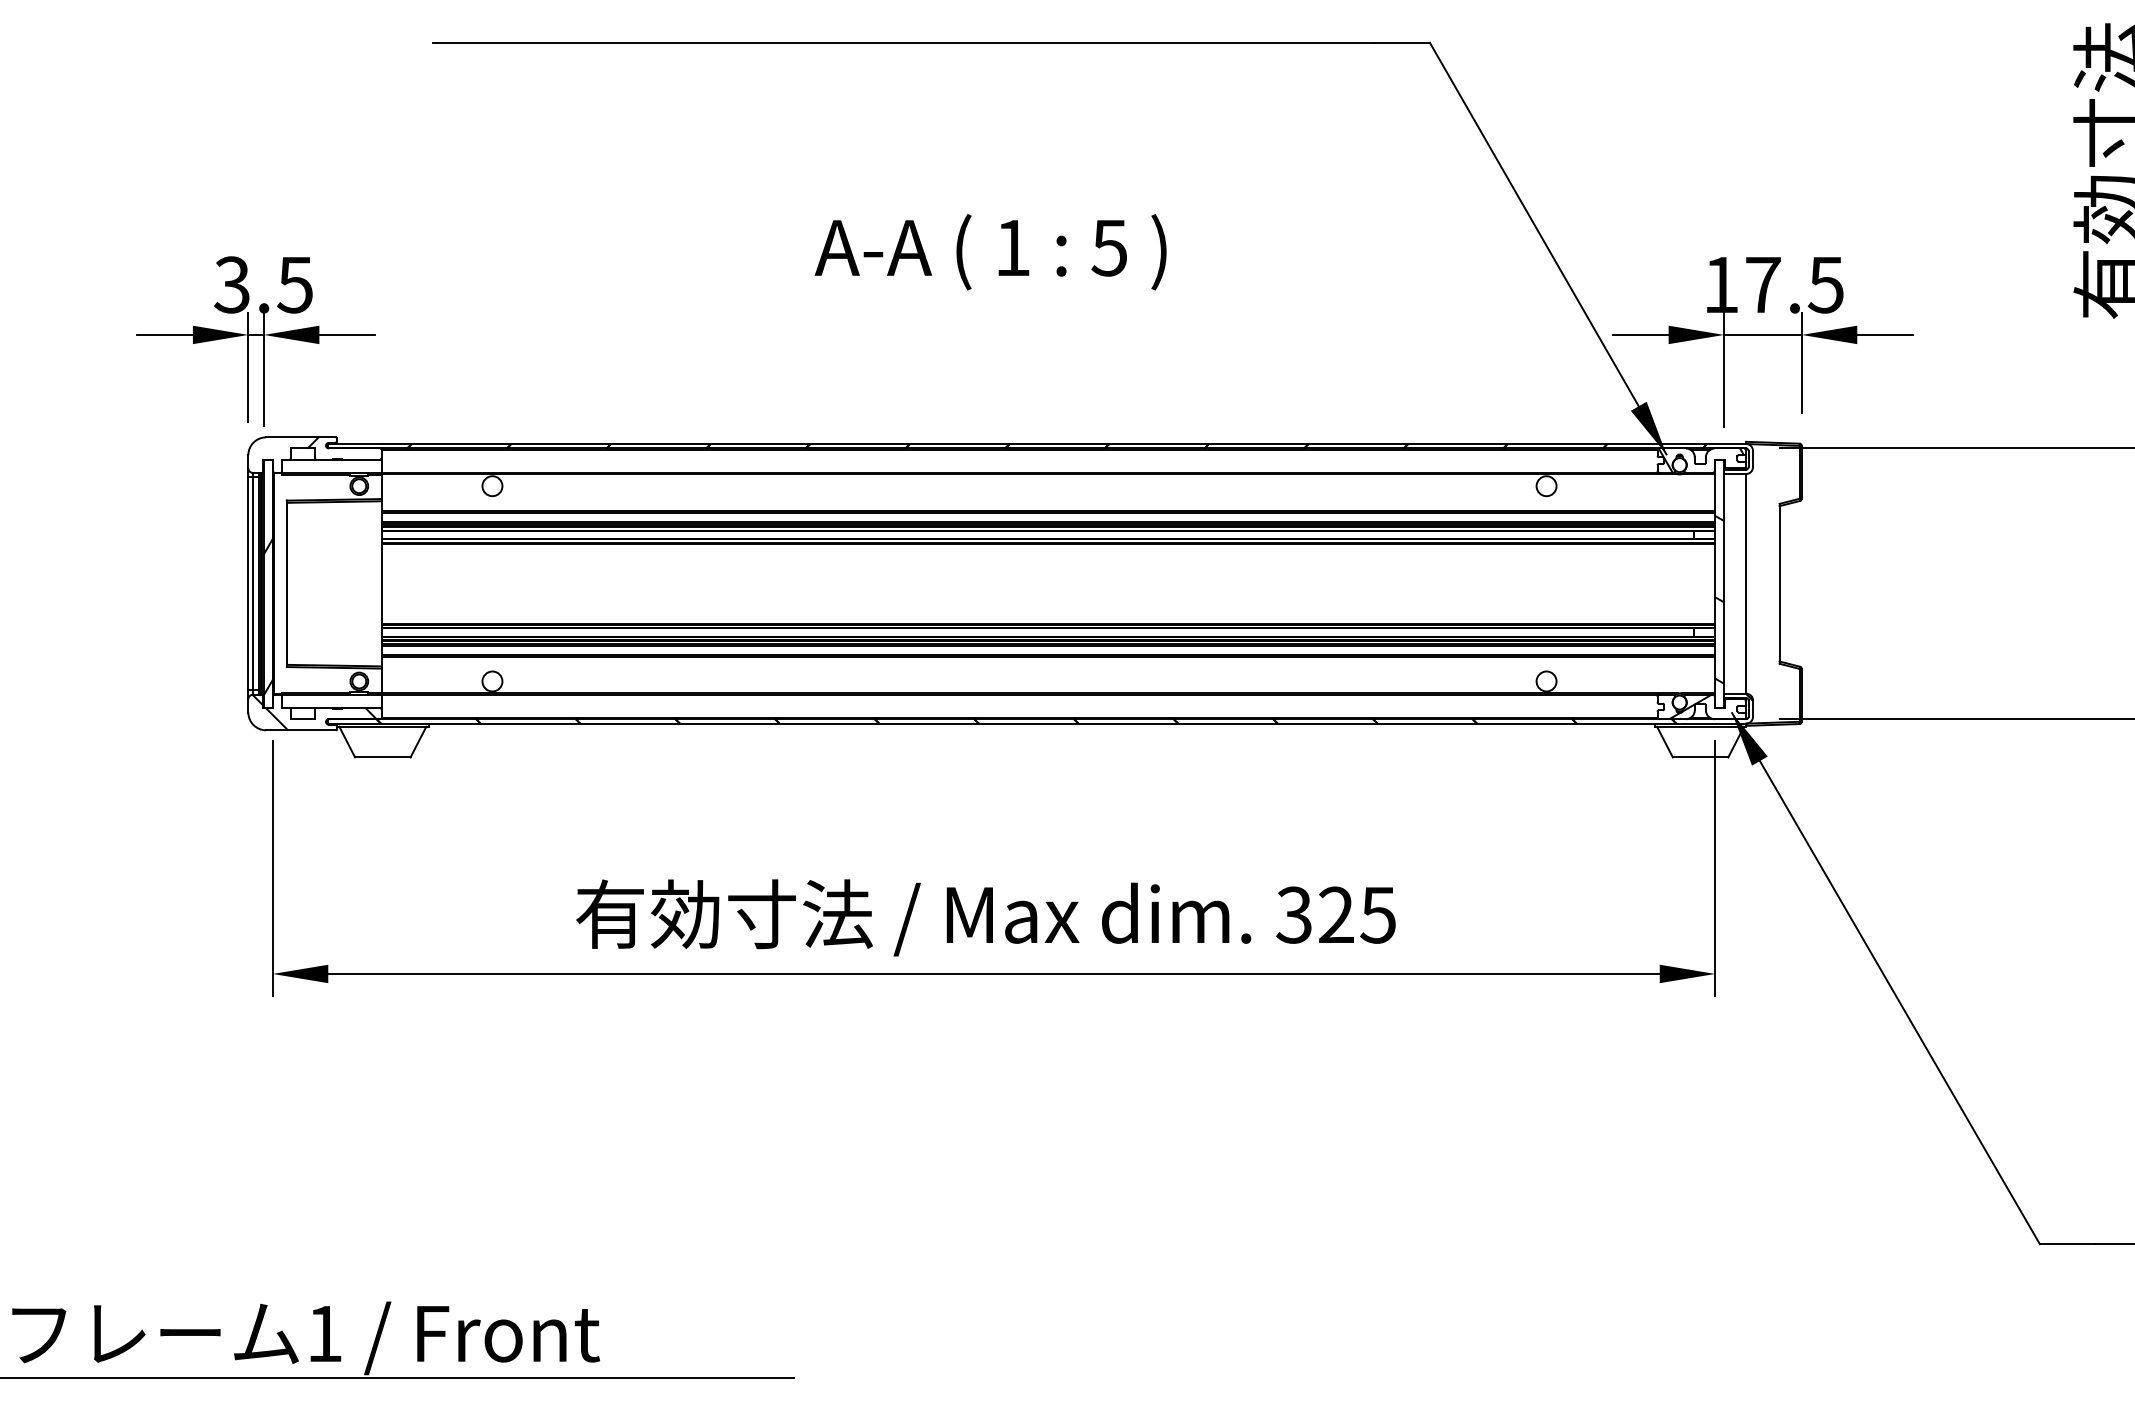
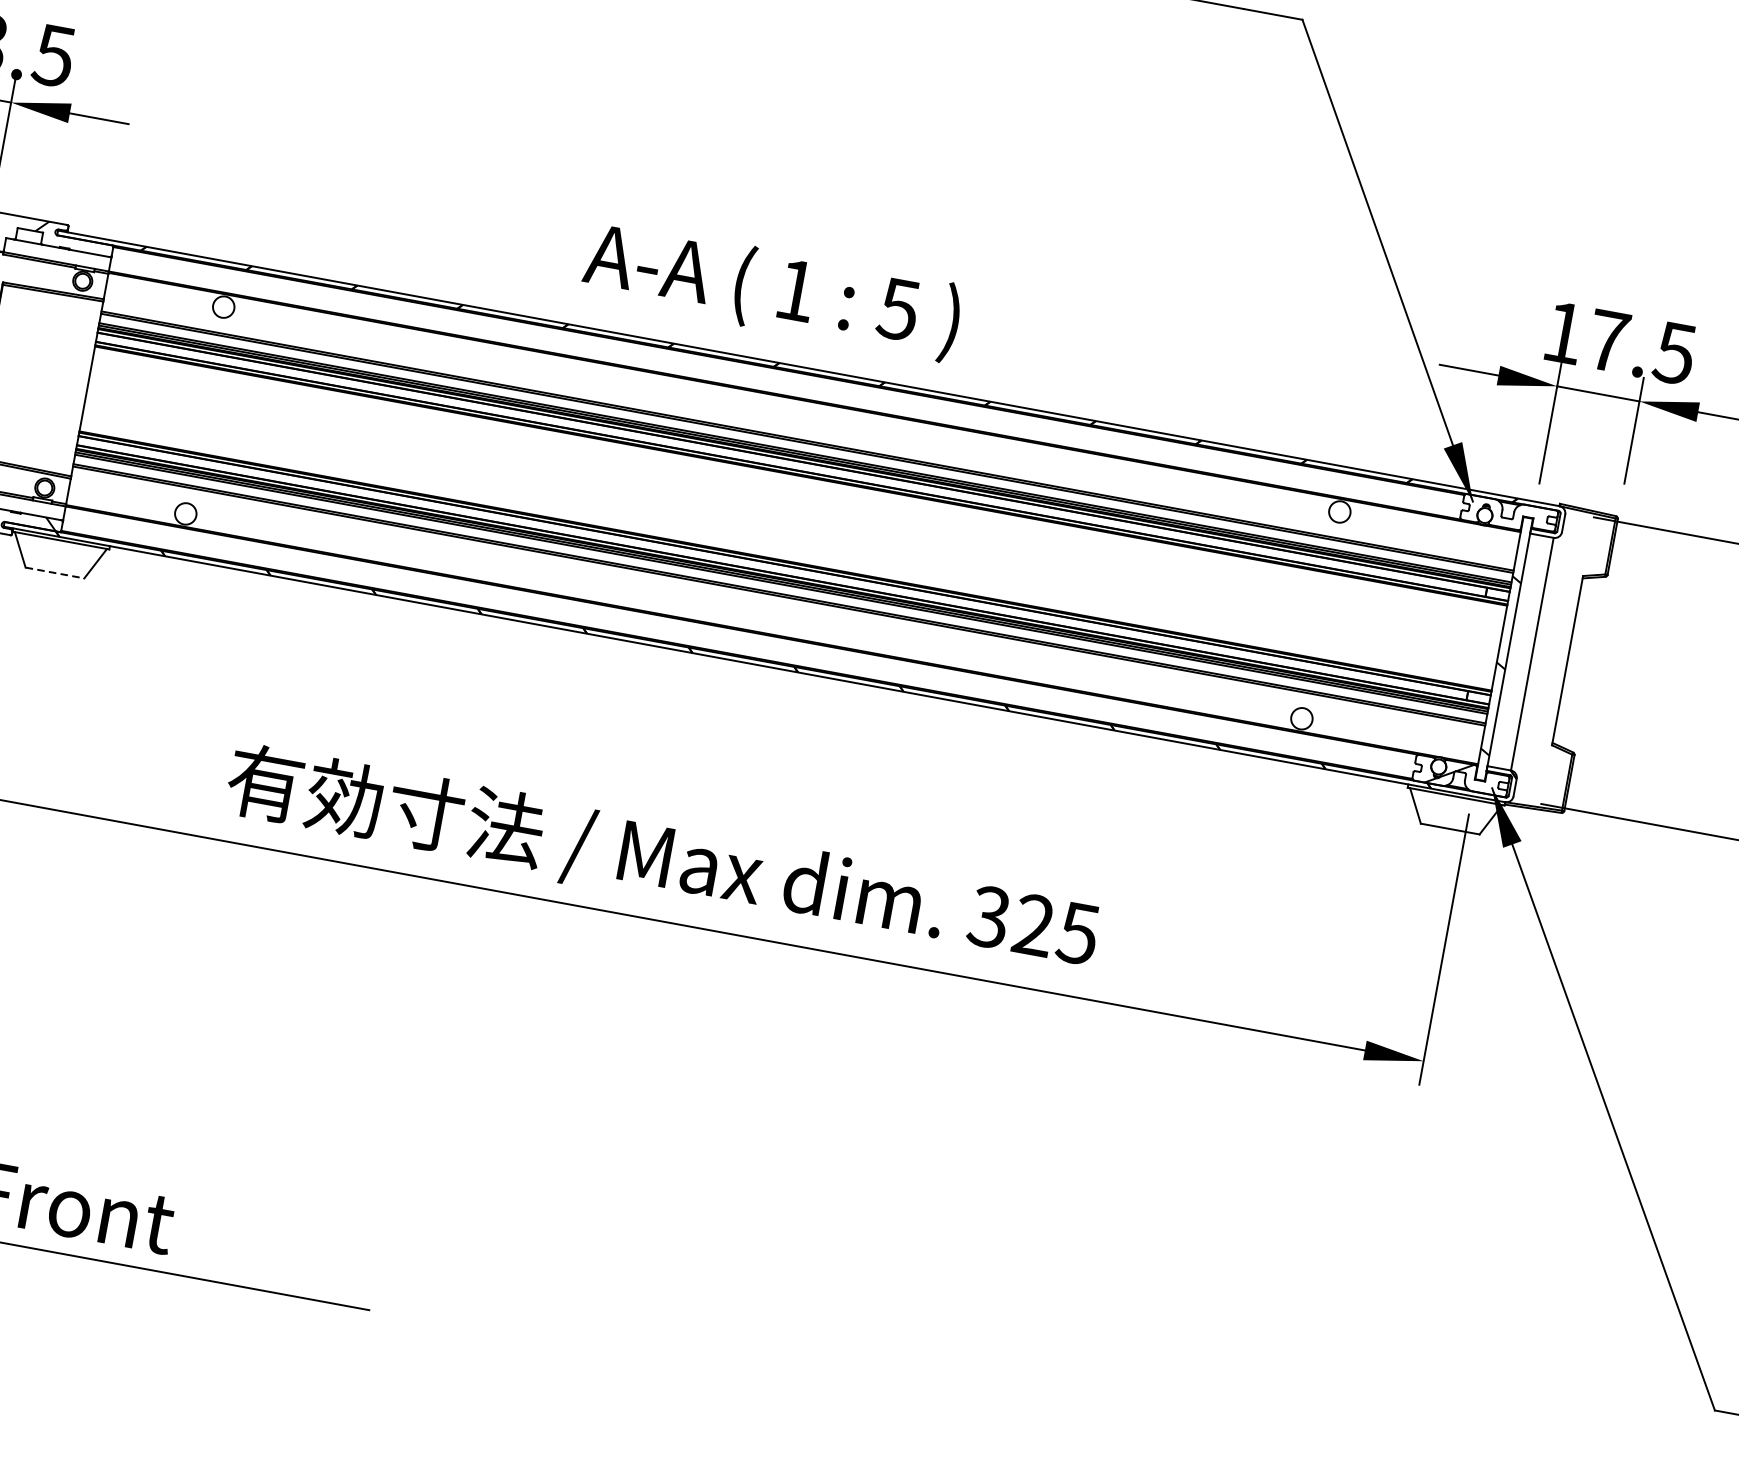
text: (990, 252) -> (771, 290), moved
hatch: (1700, 460) -> (1507, 514), removed
line: (382, 757) -> (54, 573), solid -> dashed

